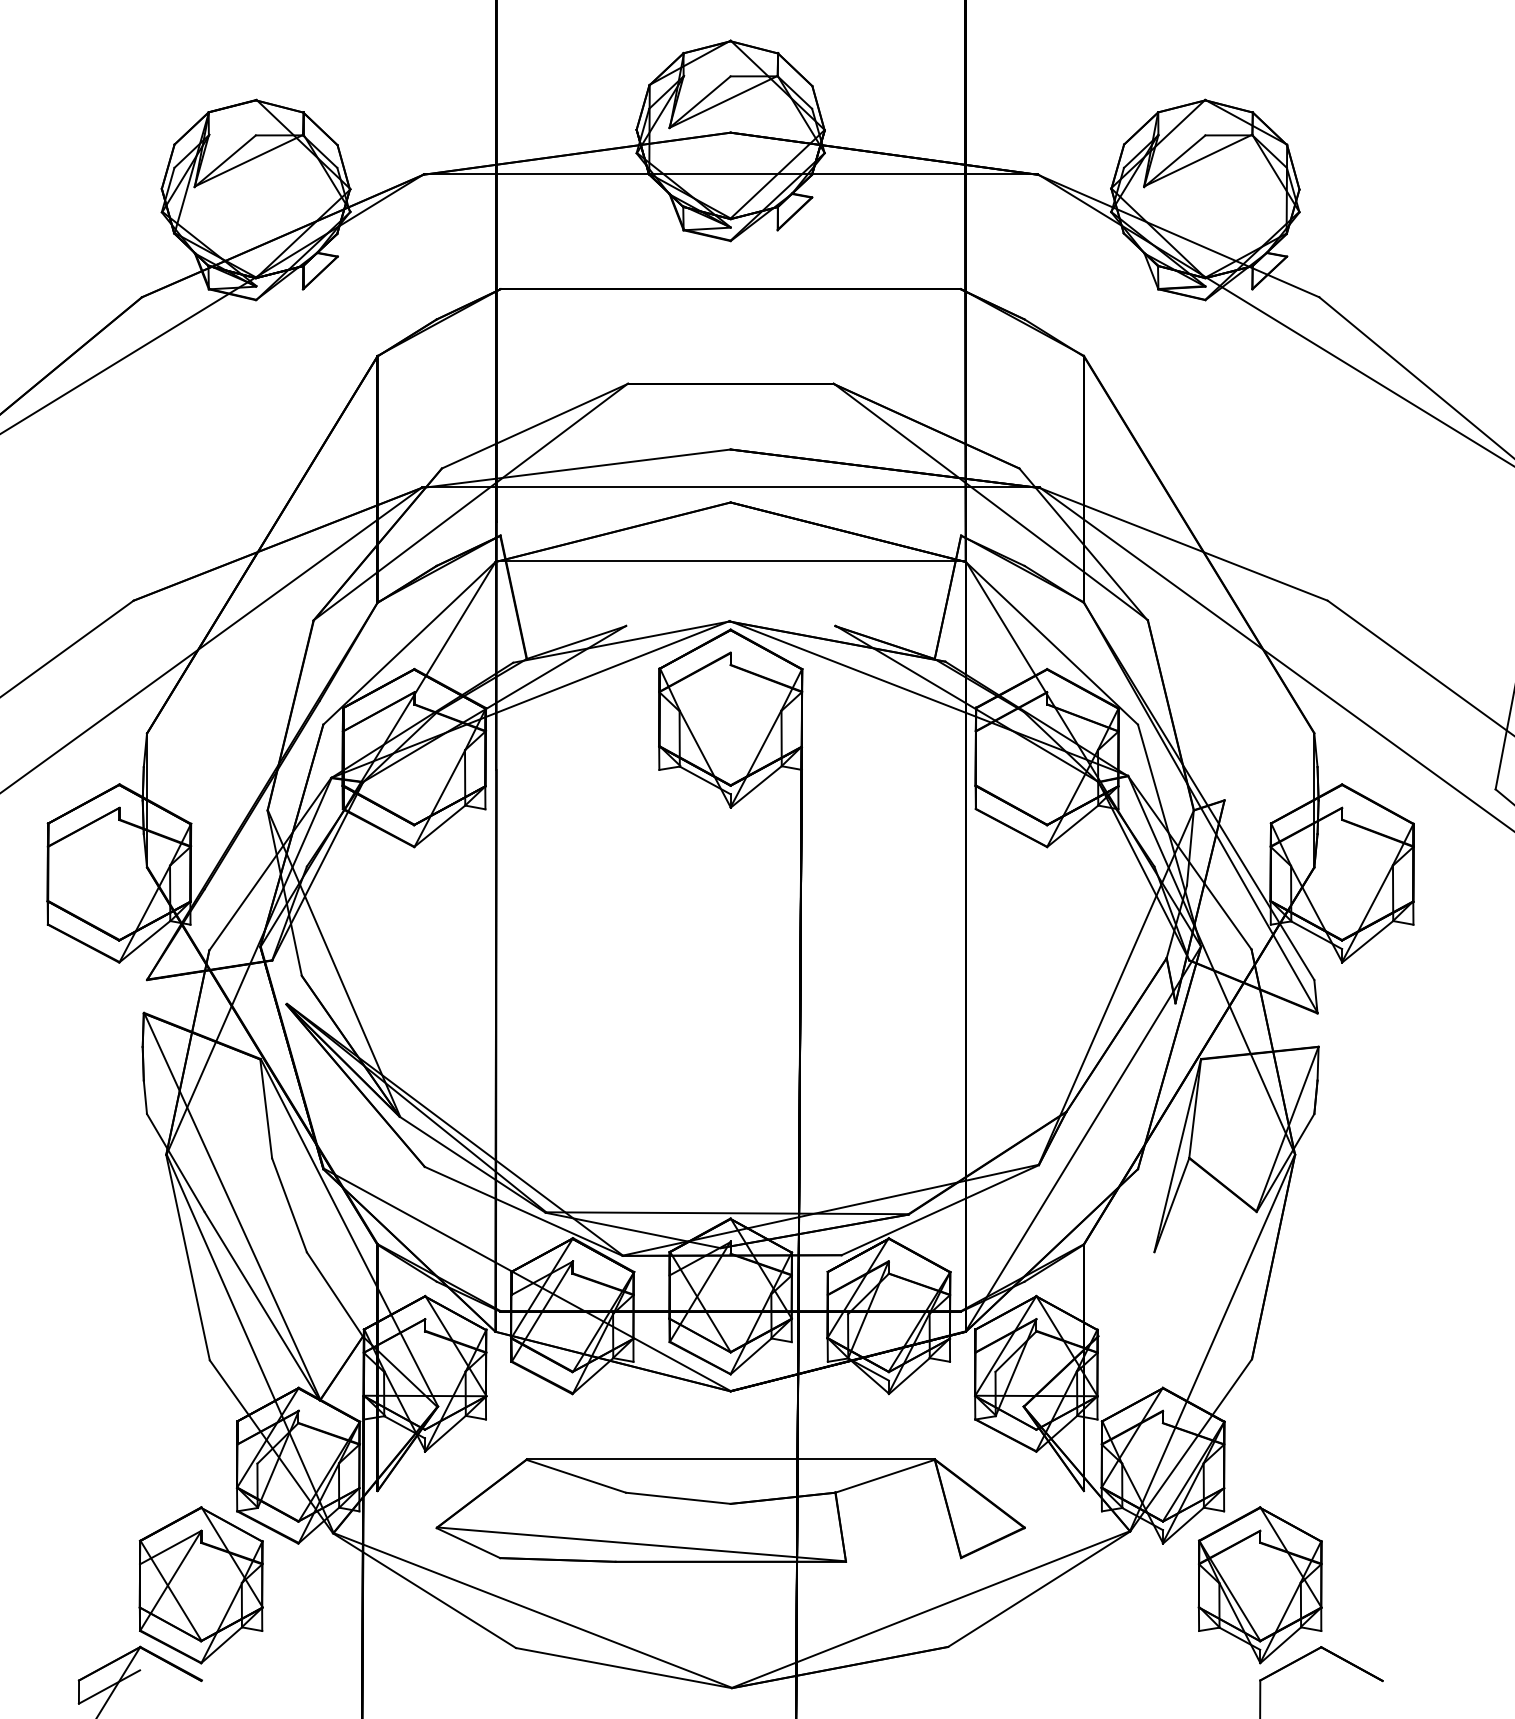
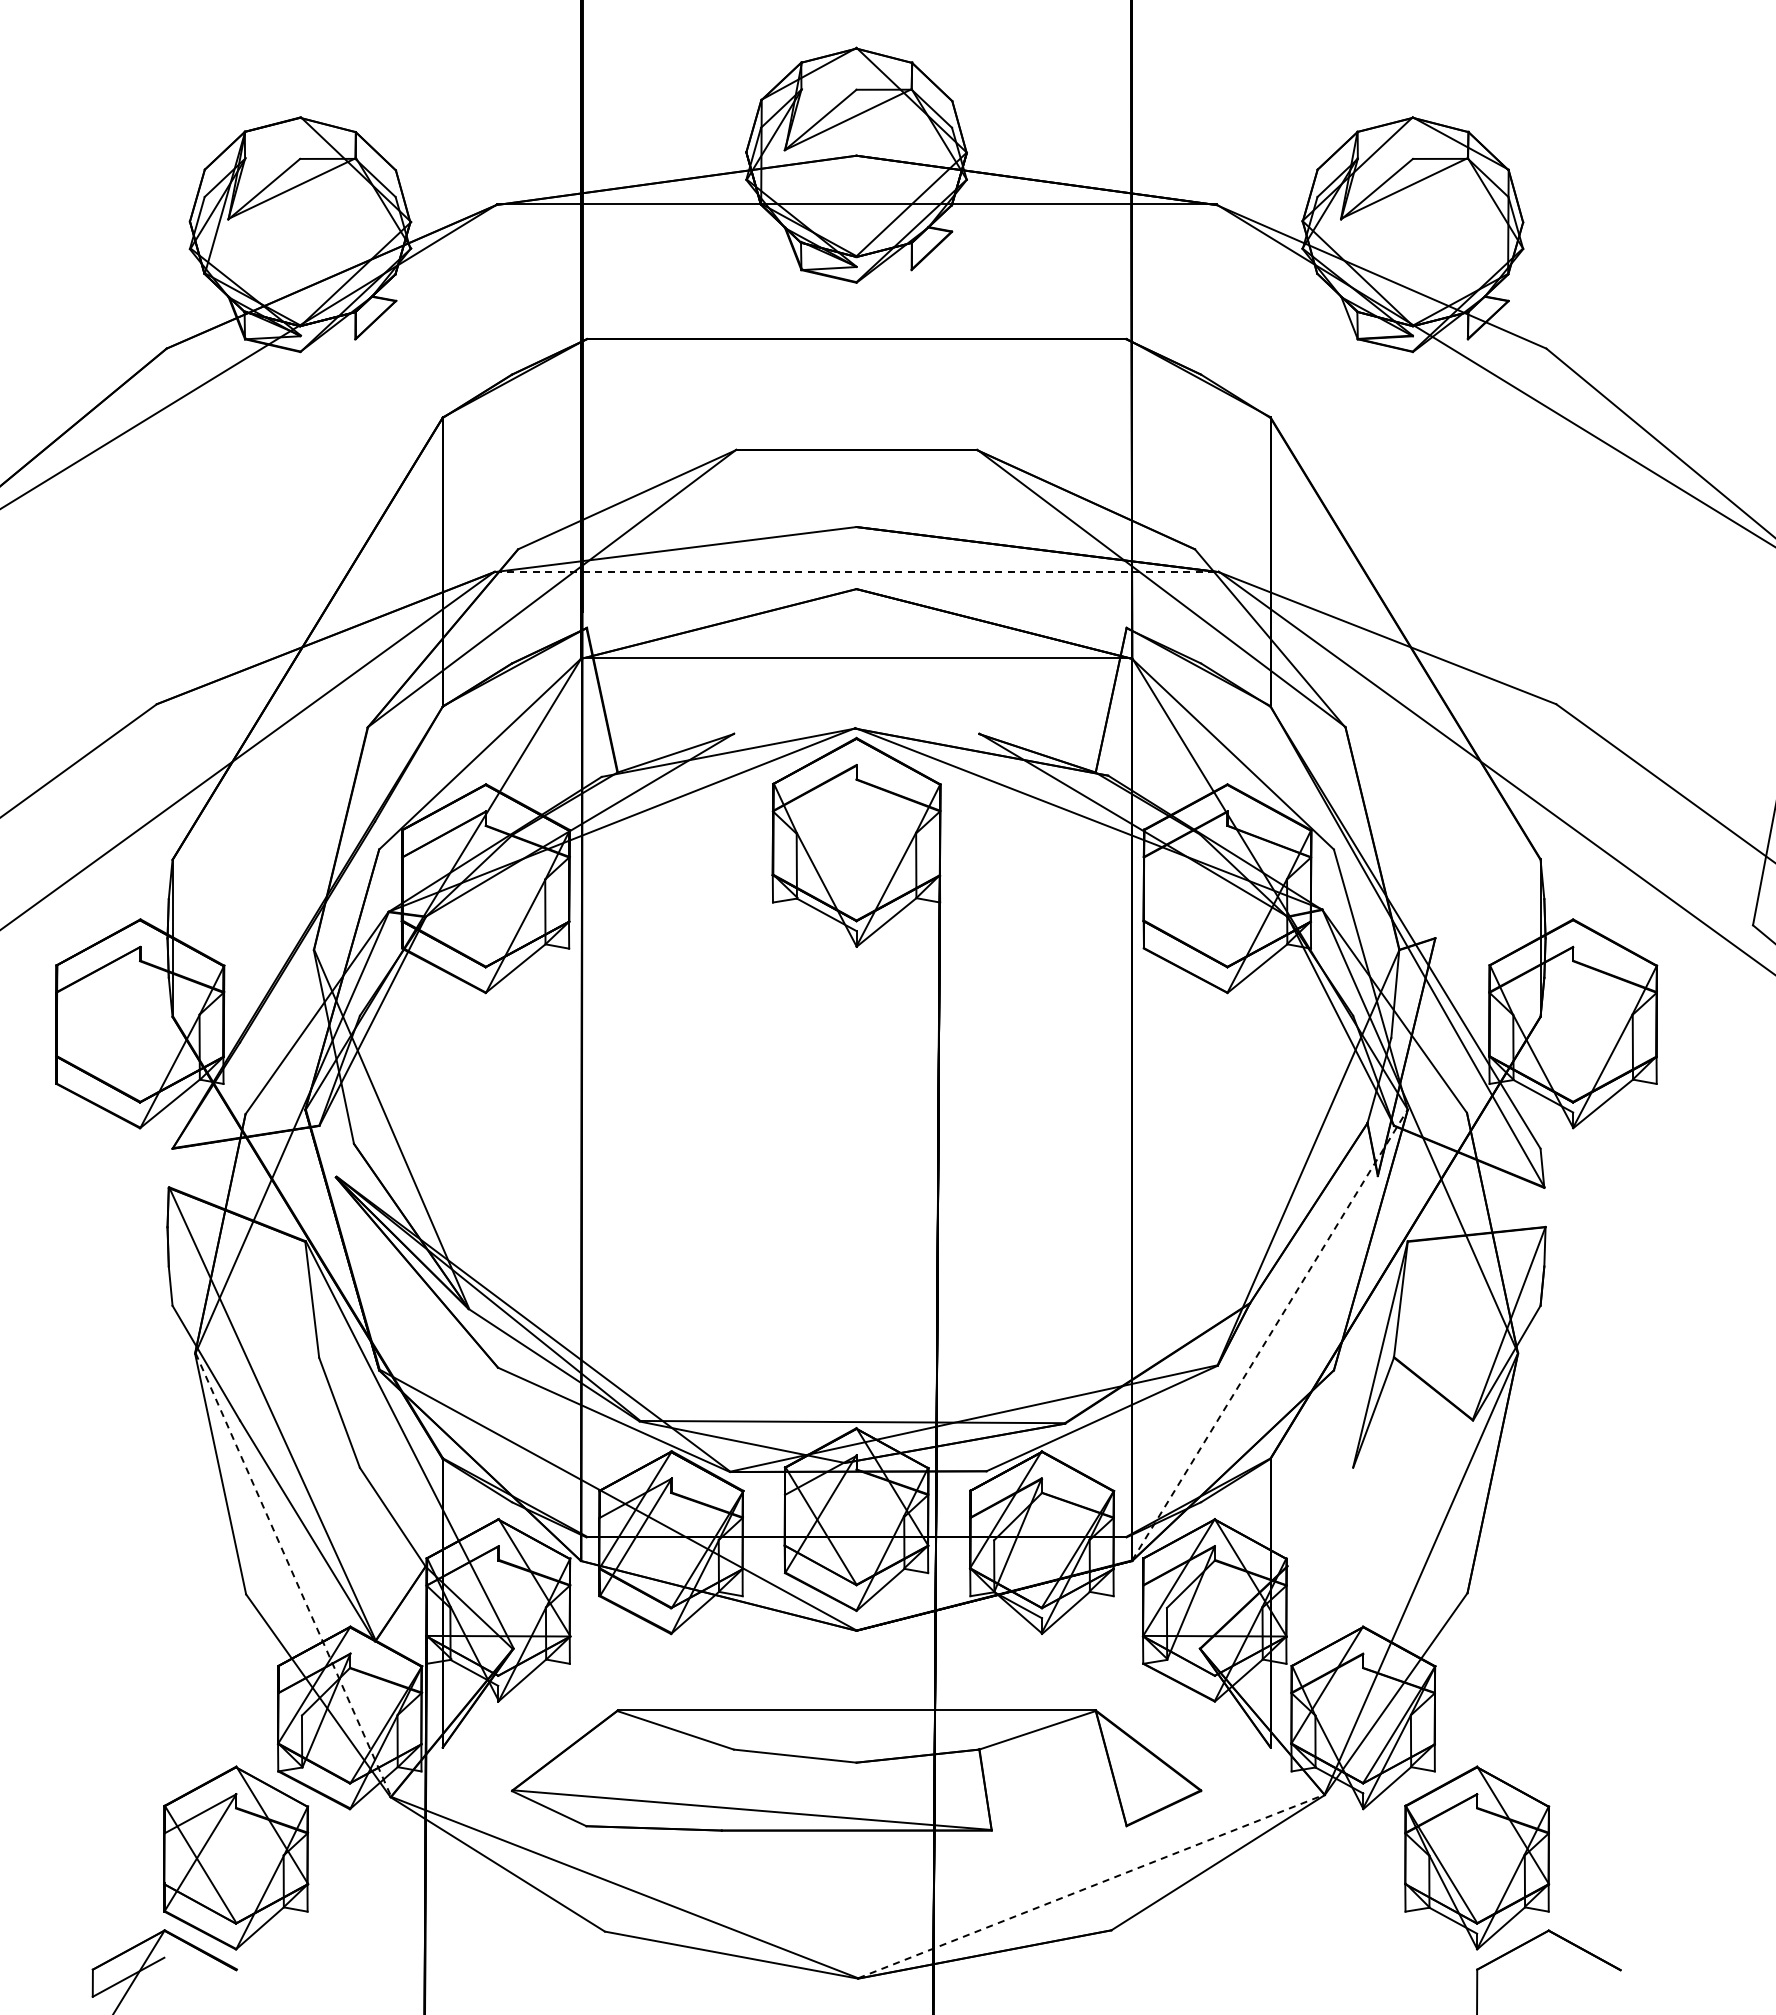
line: (730, 487) -> (856, 571), solid -> dashed
line: (1083, 1138) -> (1270, 1334), solid -> dashed
line: (250, 1344) -> (293, 1575), solid -> dashed
line: (931, 1609) -> (1091, 1886), solid -> dashed

